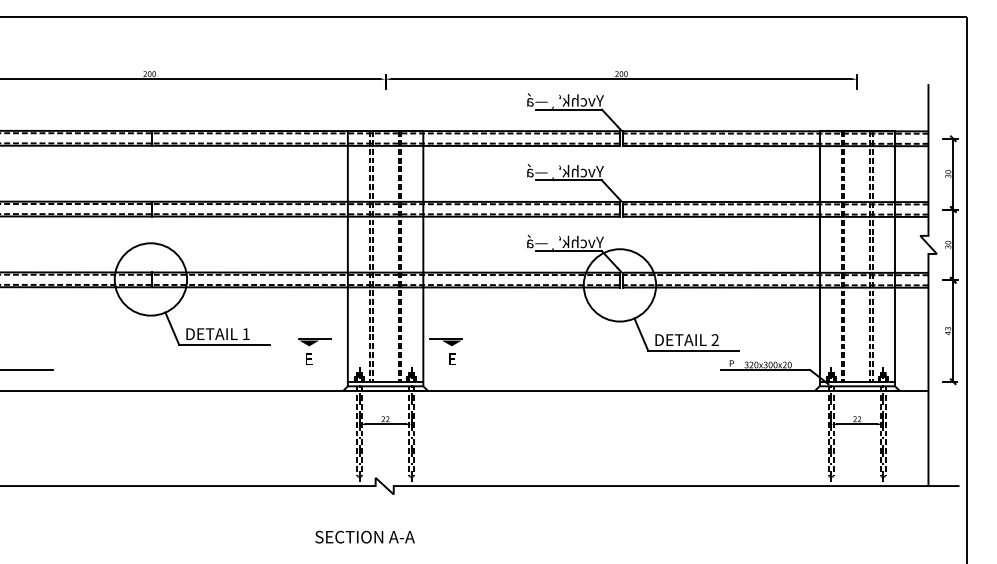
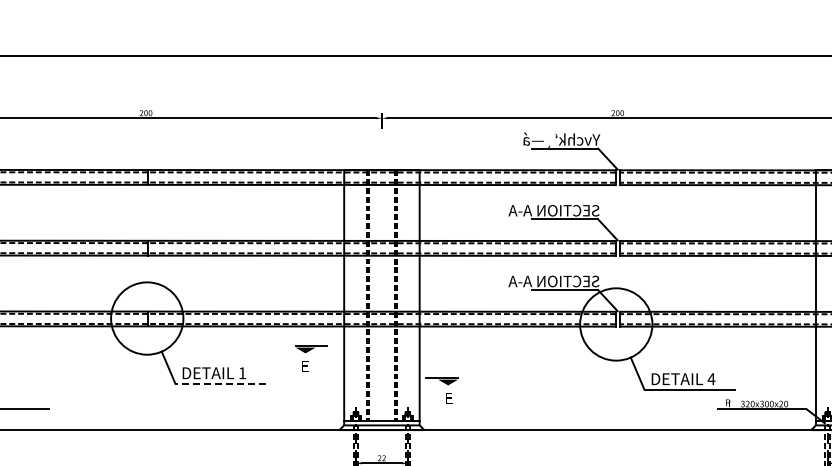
text: (557, 172) -> (553, 211), Yvchk‘¸—á -> SECTION A-A
text: (557, 241) -> (553, 280), Yvchk‘¸—á -> SECTION A-A
text: (715, 339) -> (711, 378), 2 -> 4
line: (224, 344) -> (220, 383), solid -> dashed
part: (314, 351) -> (310, 358), moved

